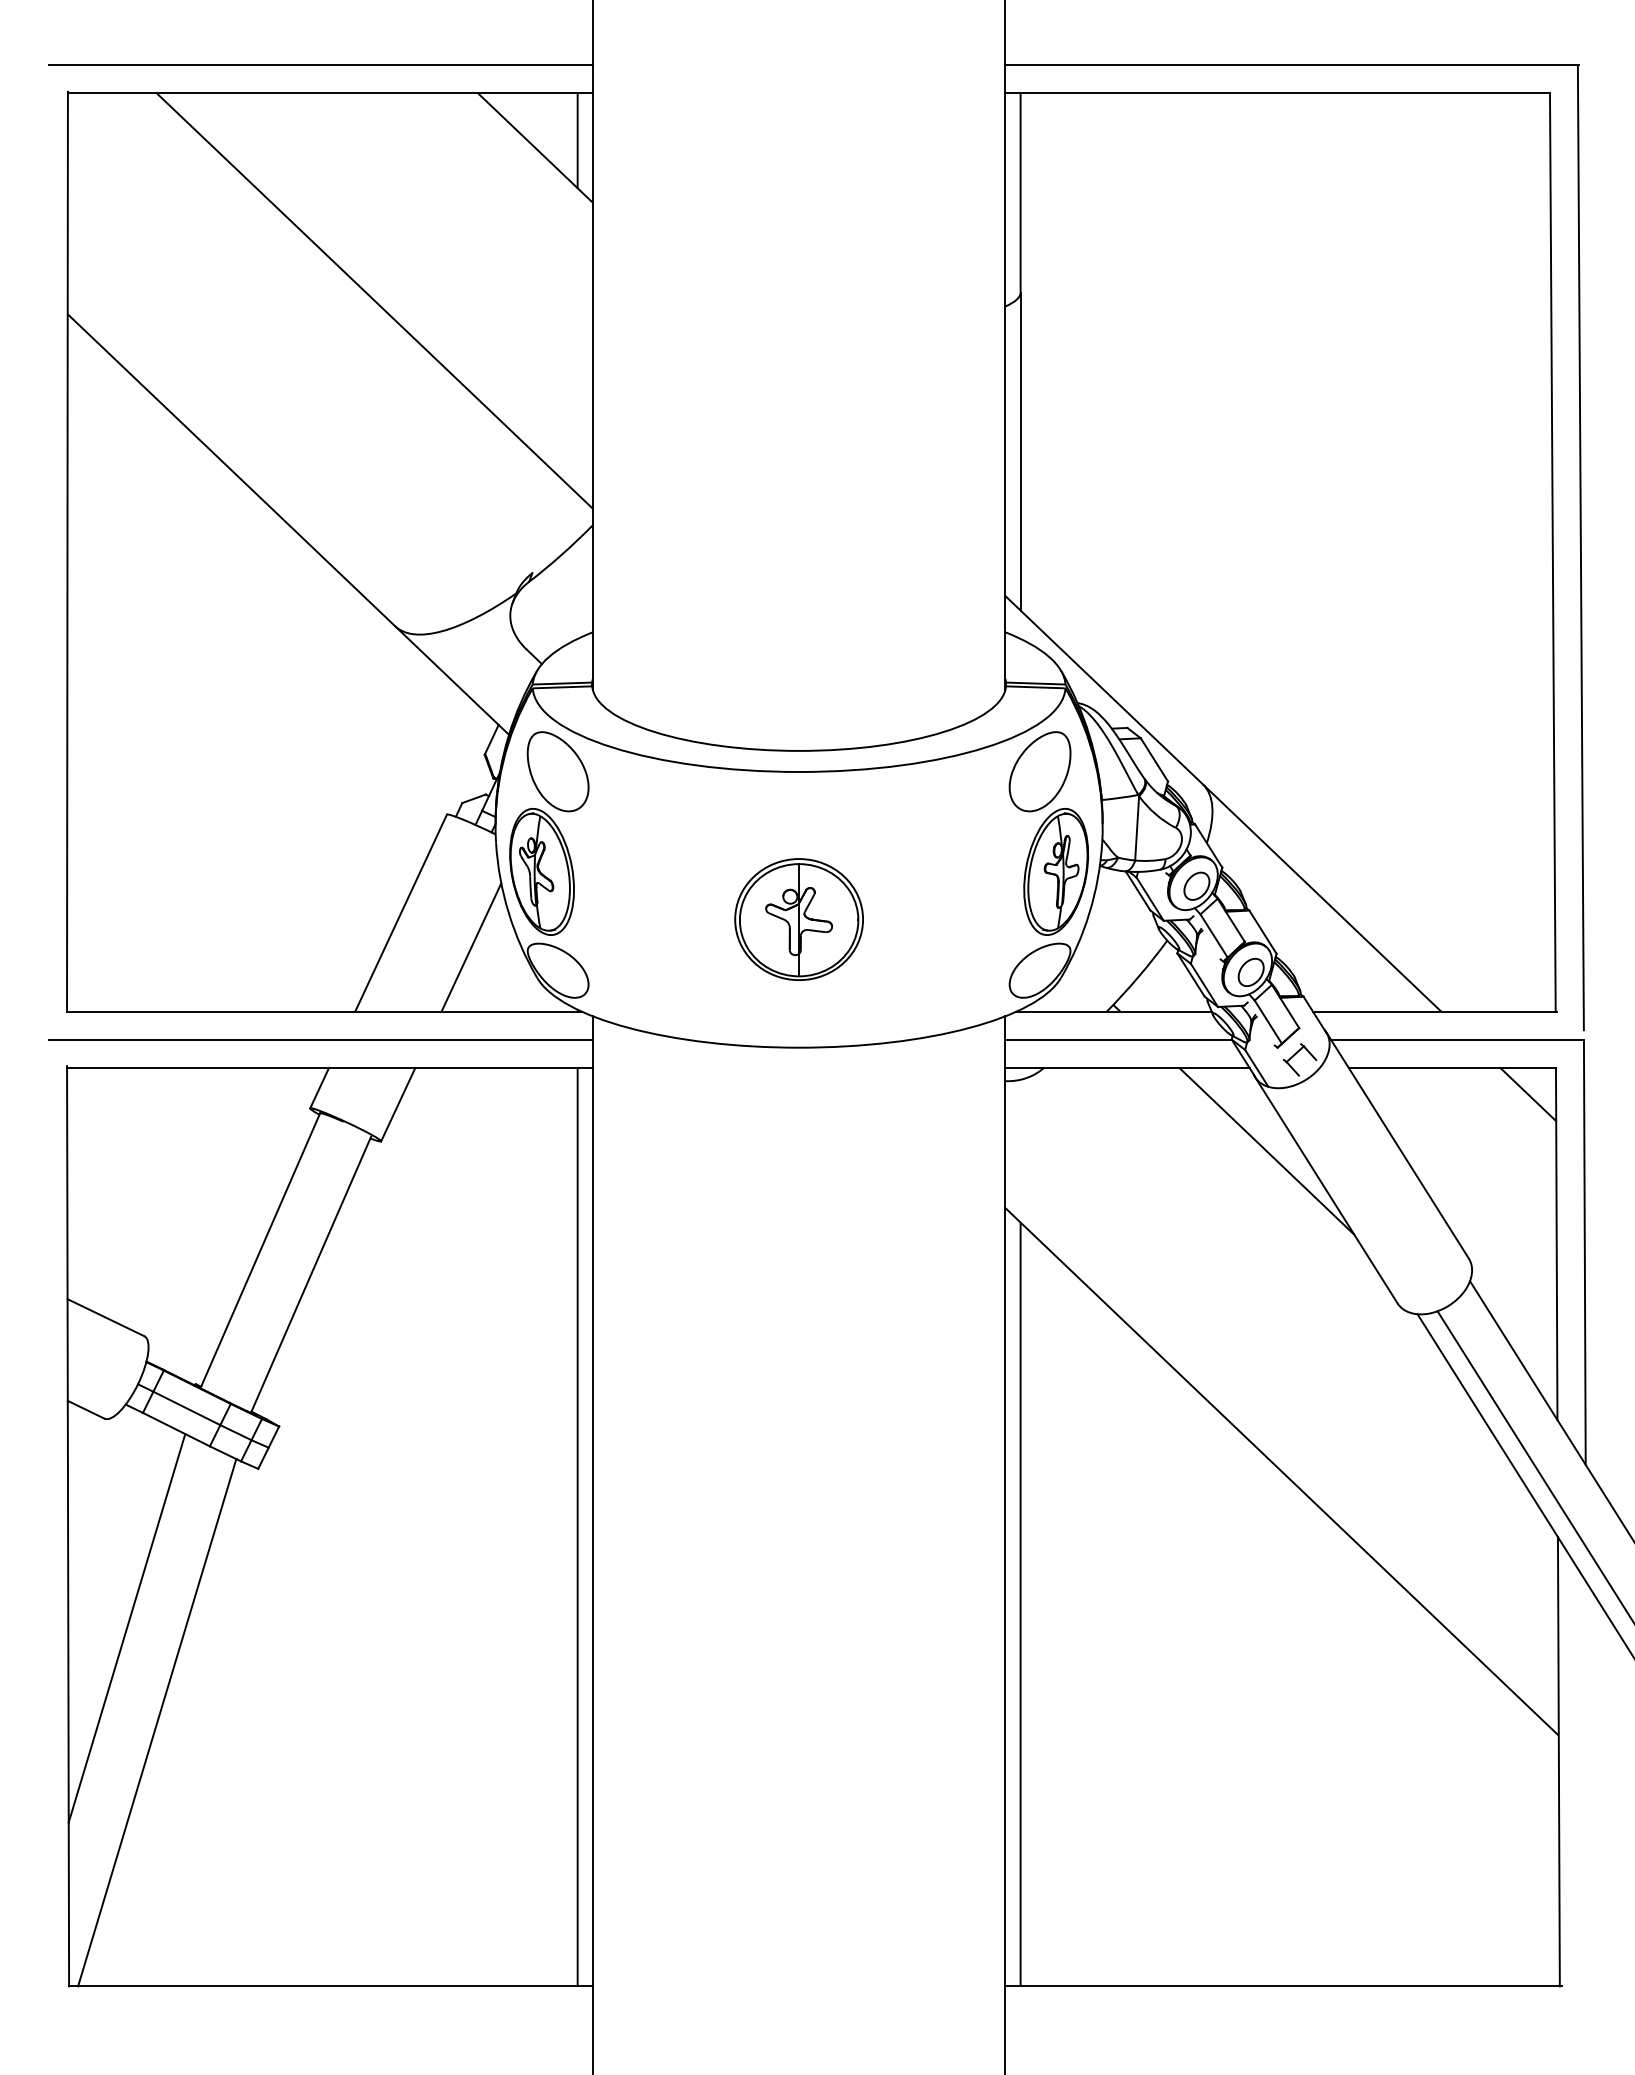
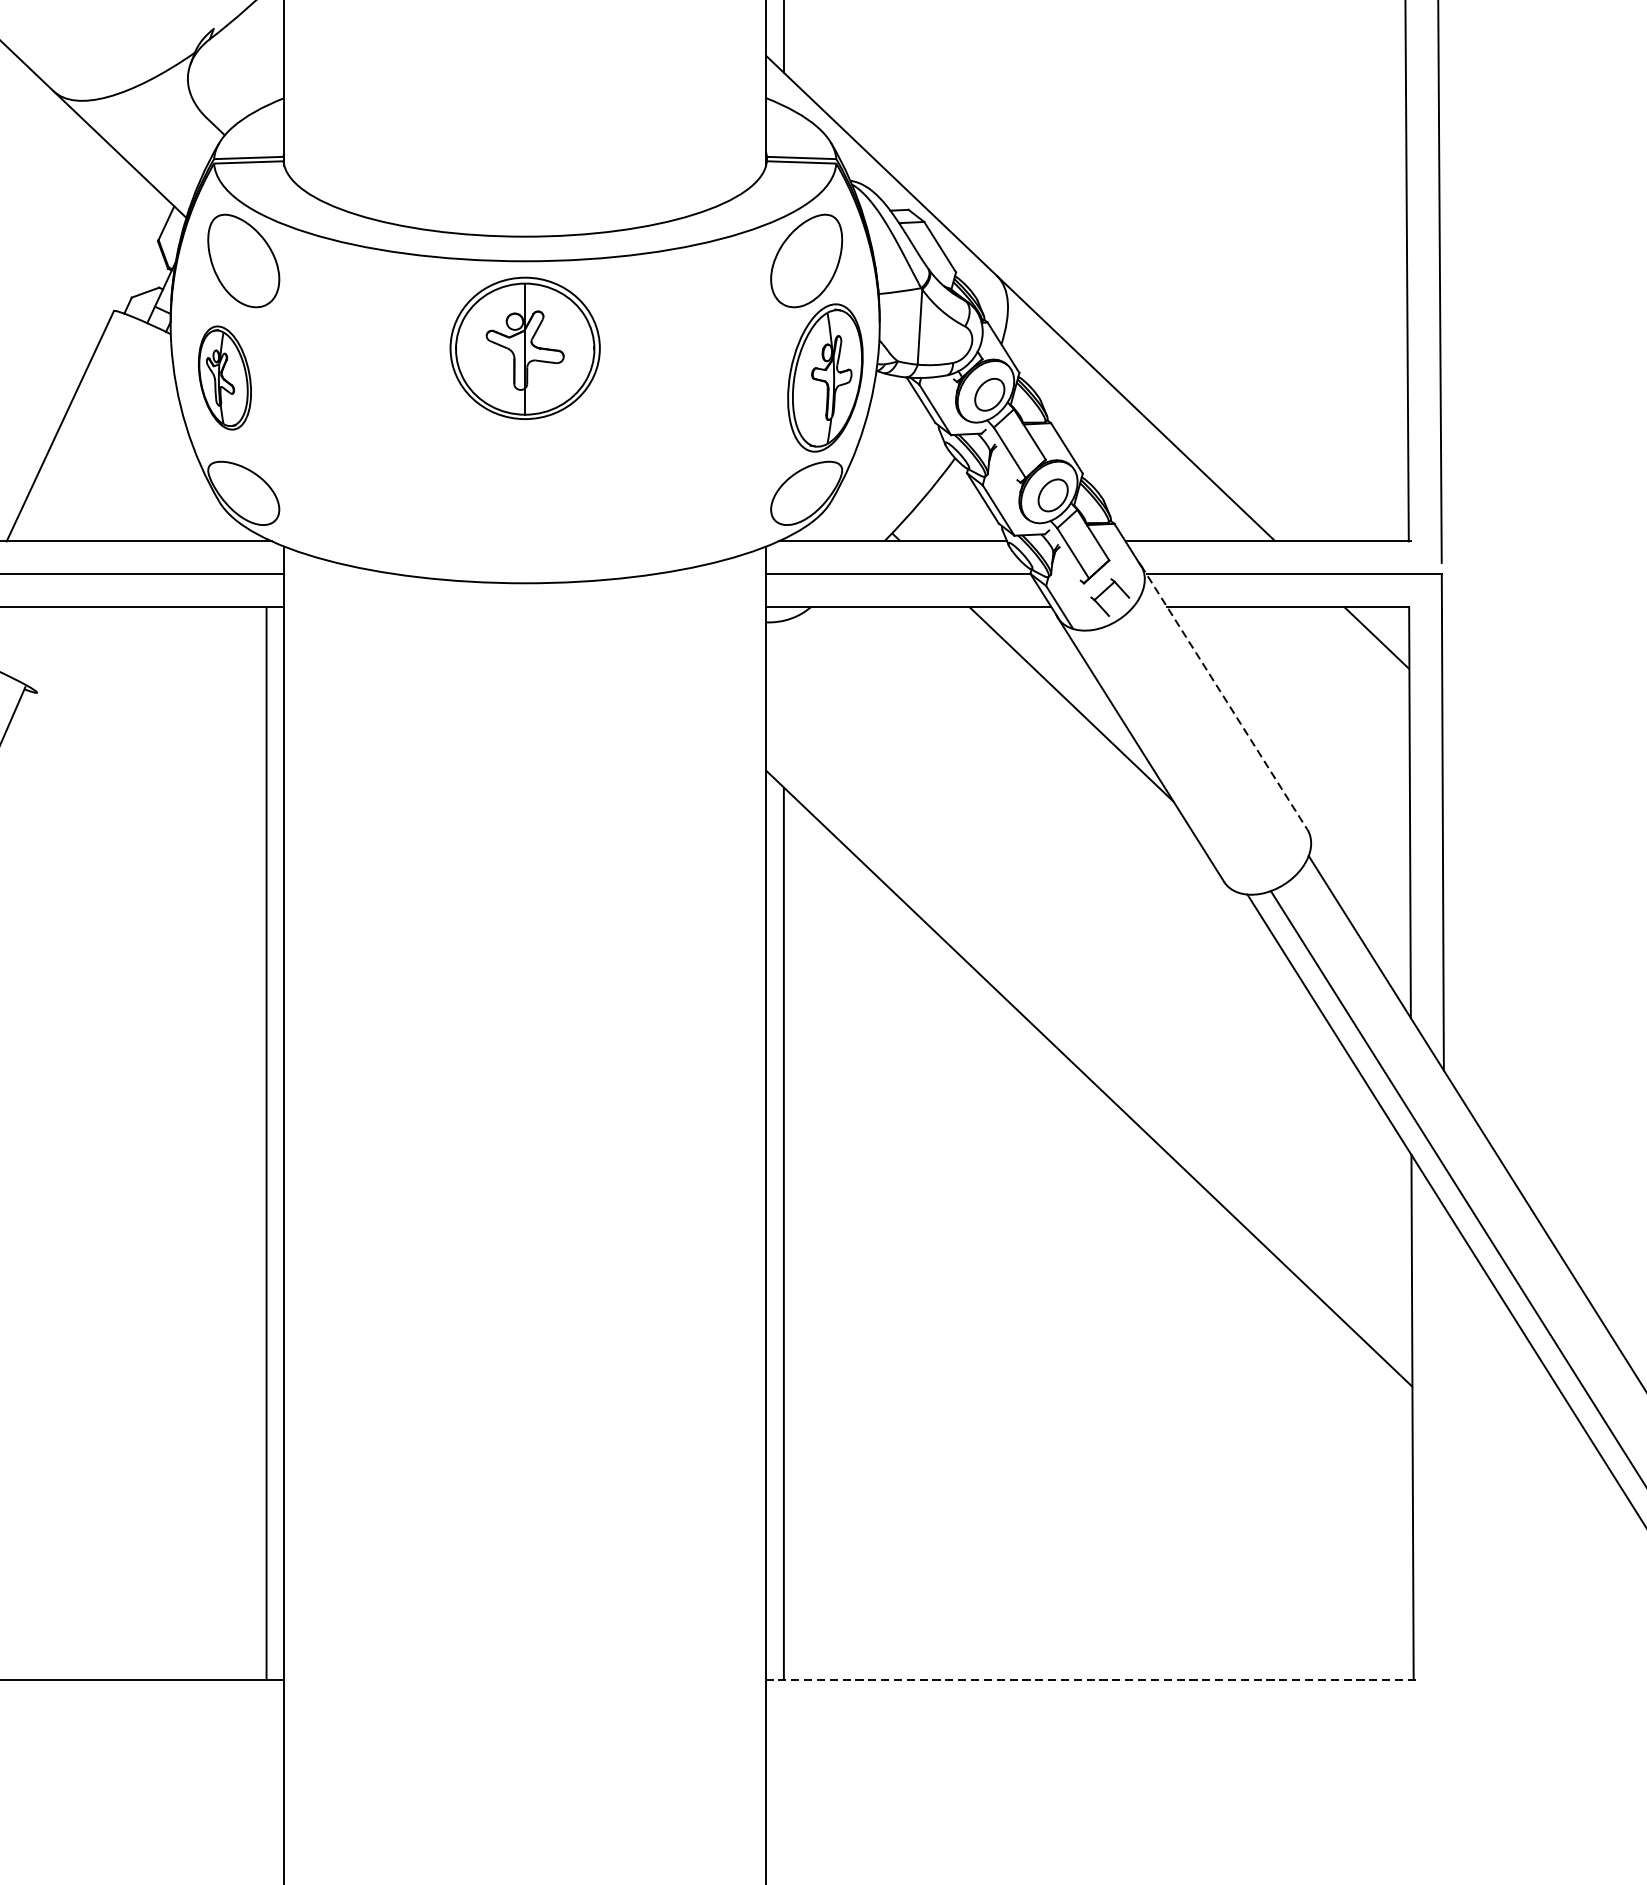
part: (541, 871) -> (224, 377), size x0.7
part: (798, 919) -> (524, 348), moved
line: (471, 947) -> (142, 466), removed
line: (398, 1104) -> (57, 649), removed
line: (1397, 1145) -> (1224, 697), solid -> dashed
line: (1283, 1986) -> (1090, 1679), solid -> dashed

